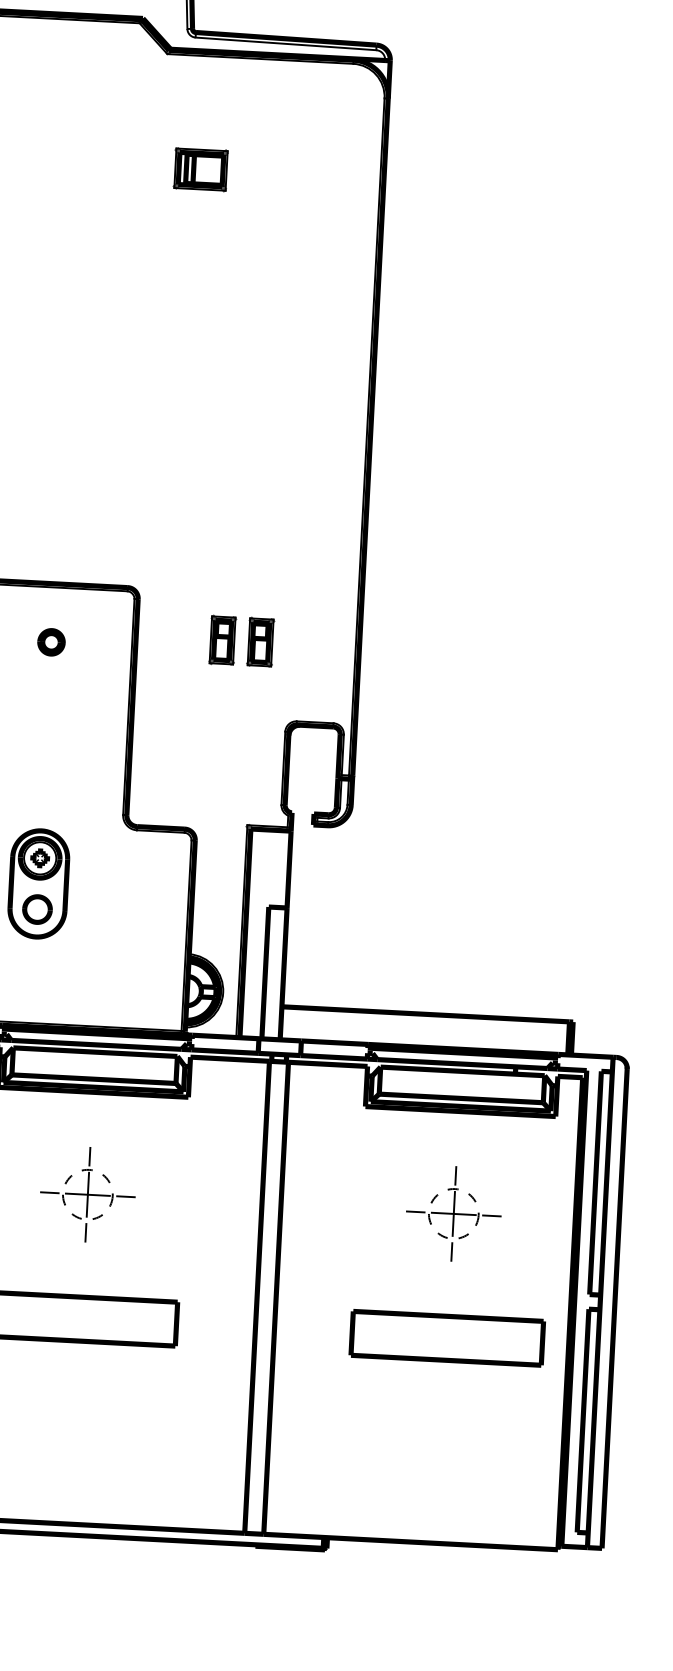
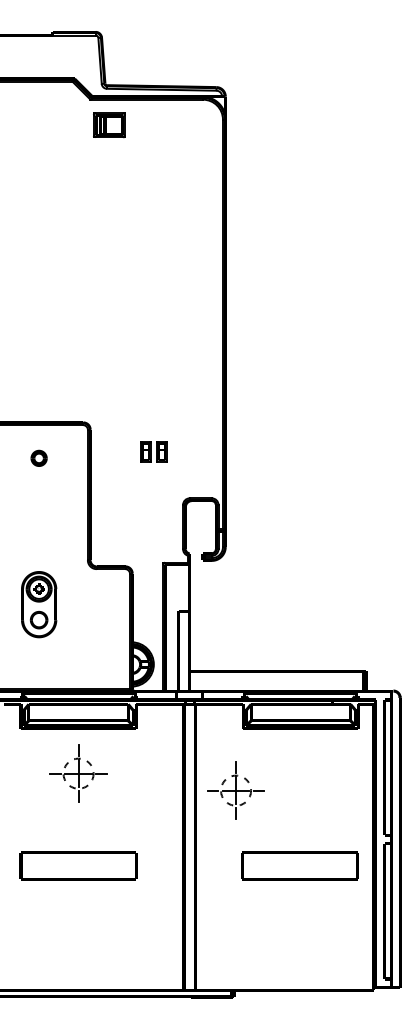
part: (201, 169) -> (109, 125), moved
part: (241, 640) -> (153, 451), size x0.7
part: (87, 1194) -> (78, 773), moved
part: (452, 1213) -> (235, 790), moved

